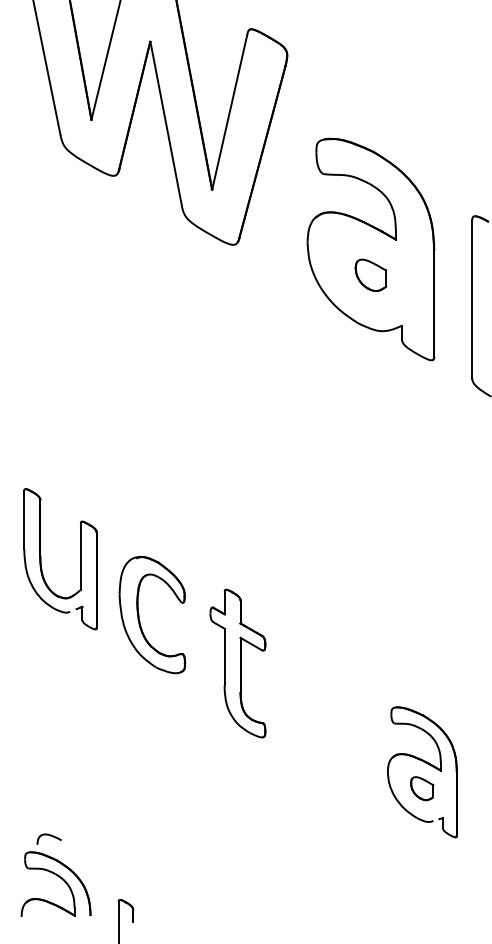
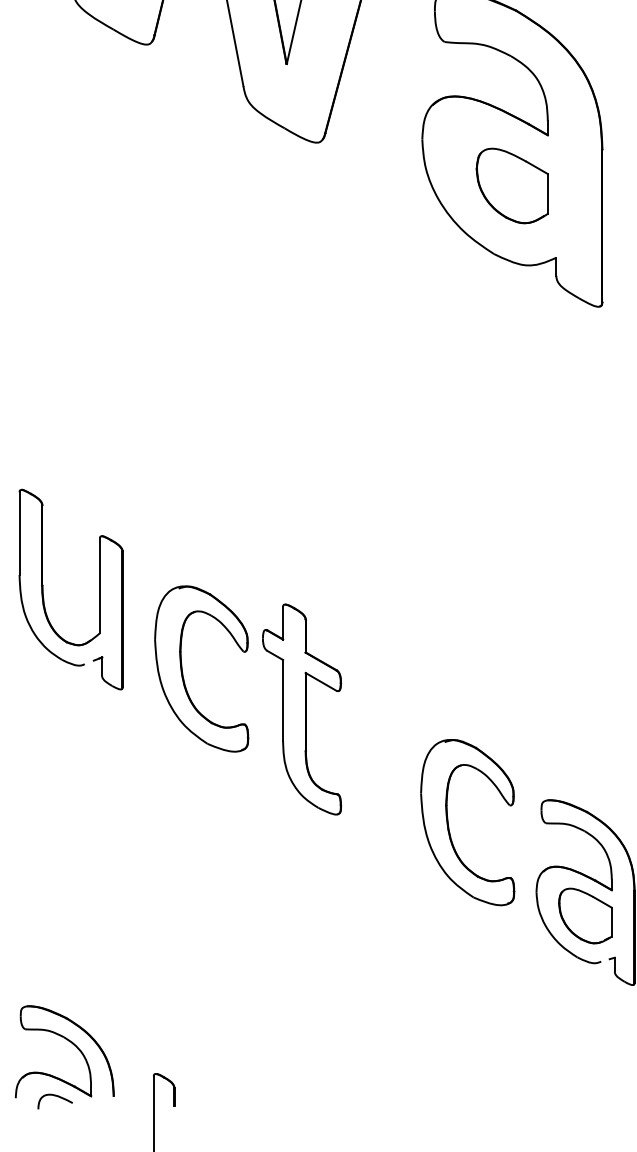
part: (370, 275) -> (511, 186), size x1.67
part: (237, 663) -> (301, 709), moved
part: (326, 723) -> (449, 823), added
part: (421, 788) -> (584, 915), size x1.67
curve: (50, 836) -> (56, 1097), moved

